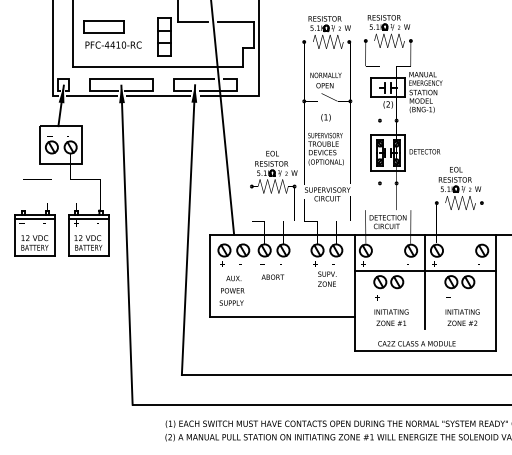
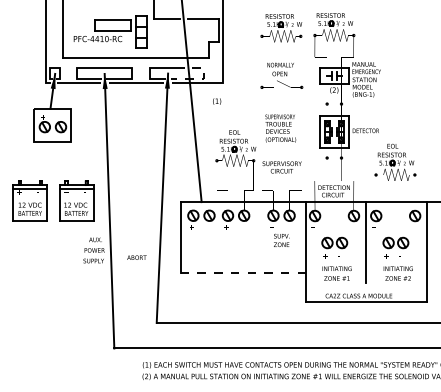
part: (103, 26) -> (112, 24), moved
line: (232, 91) -> (200, 78), solid -> dashed
text: (325, 117) -> (216, 101), moved
line: (425, 270) -> (366, 233), removed
text: (272, 276) -> (136, 257), moved
text: (231, 290) -> (93, 250), moved
line: (282, 317) -> (243, 273), solid -> dashed

